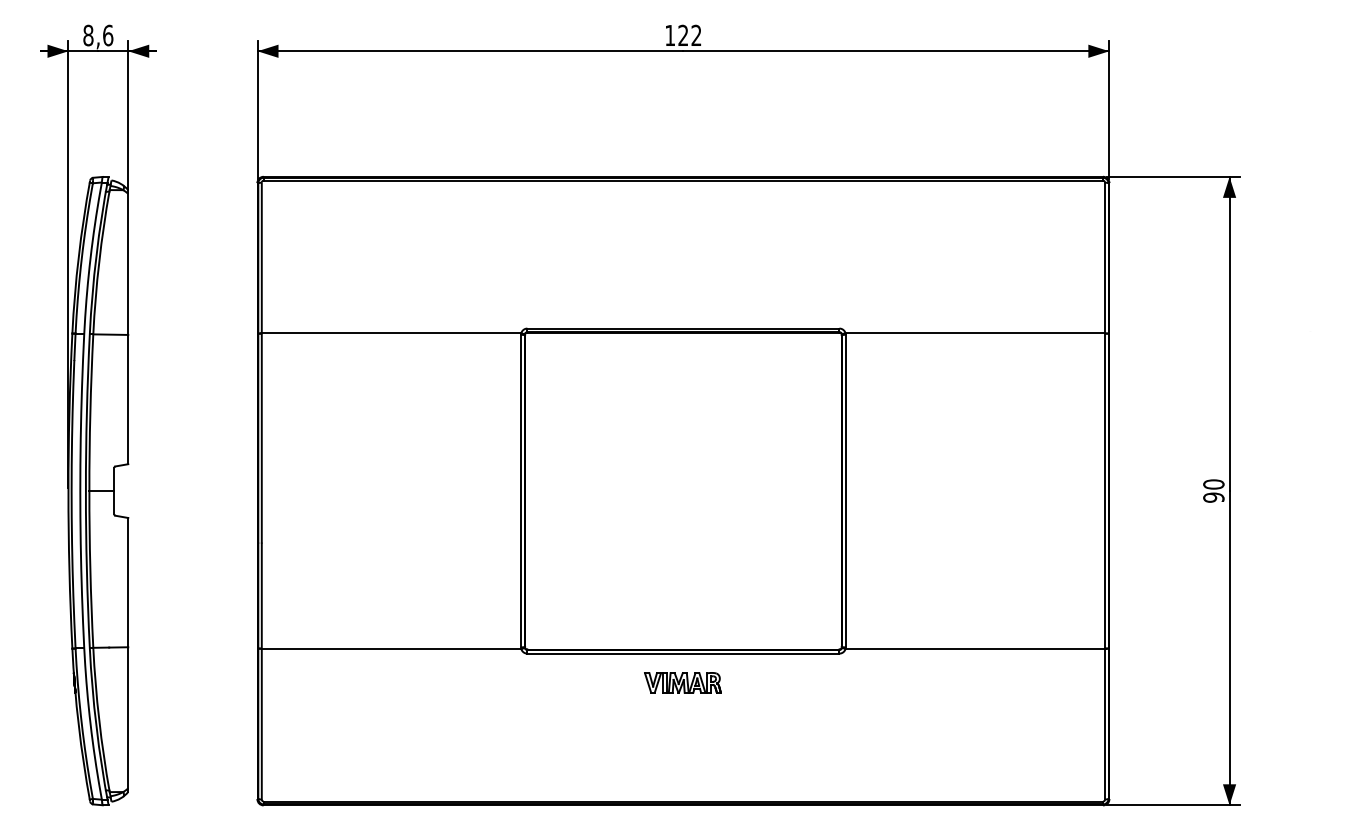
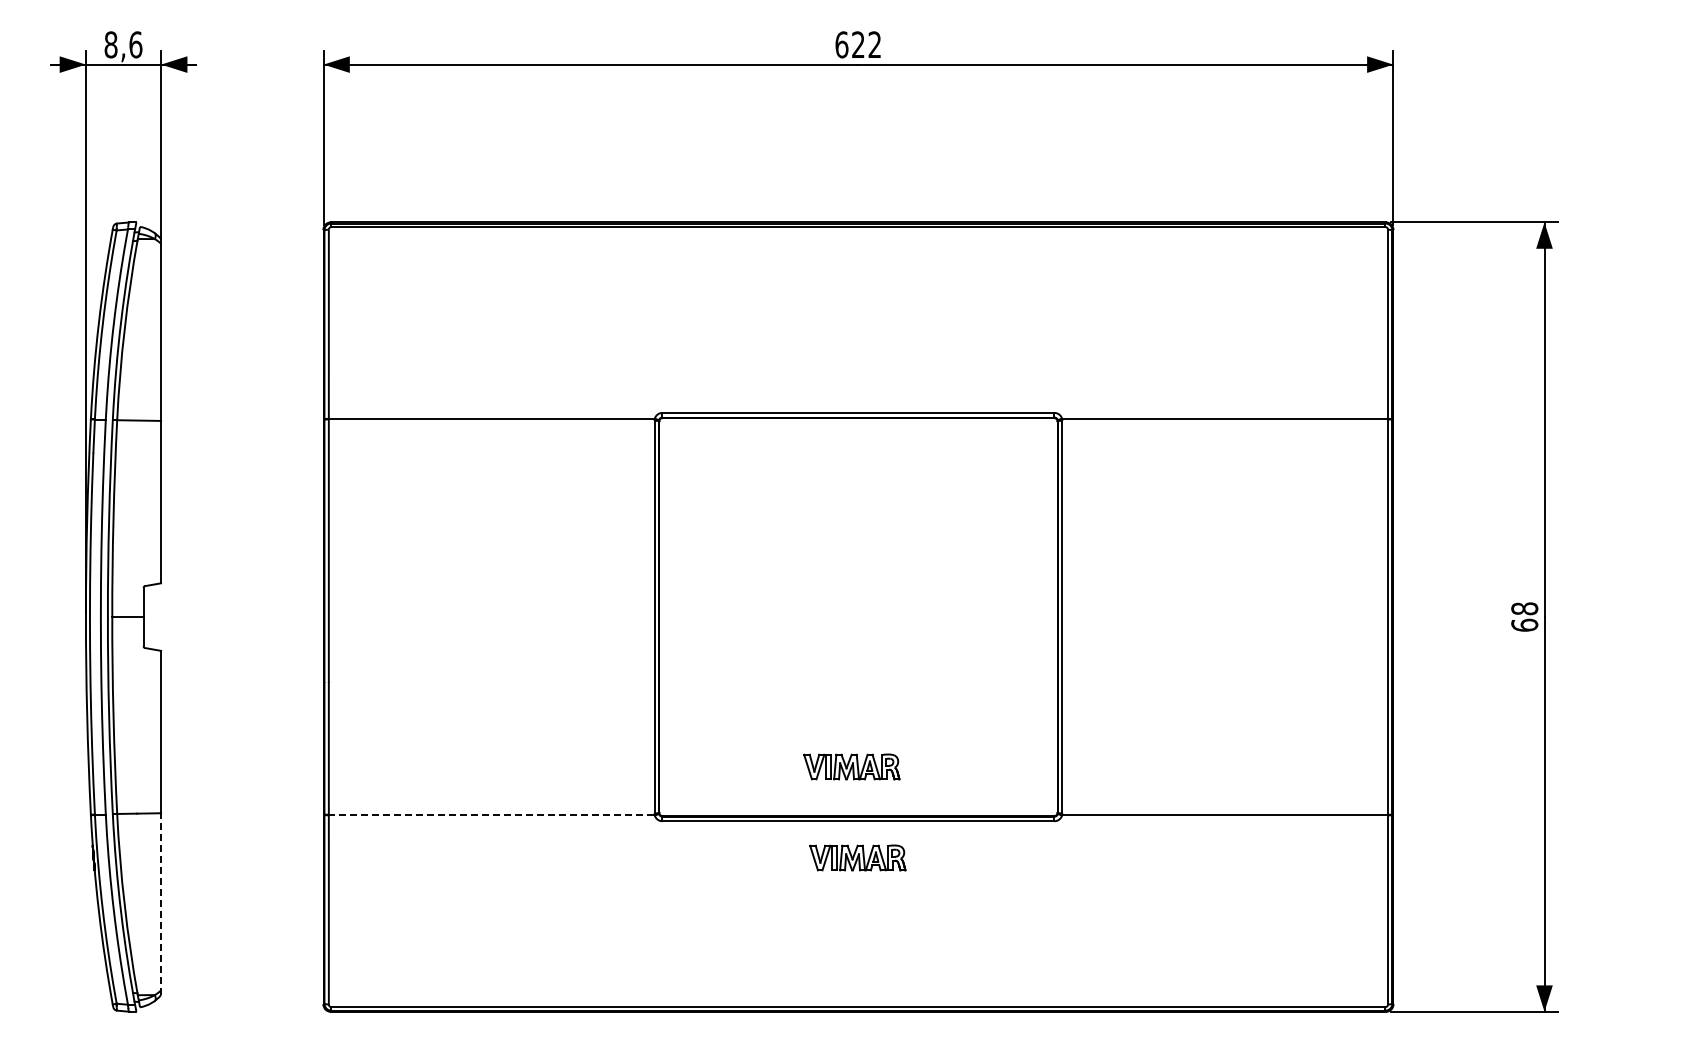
text: (669, 35) -> (841, 44), 122 -> 622
text: (1213, 490) -> (1524, 616), 90 -> 68
part: (677, 610) -> (851, 766), added
line: (392, 649) -> (492, 815), solid -> dashed
line: (128, 719) -> (161, 904), solid -> dashed

